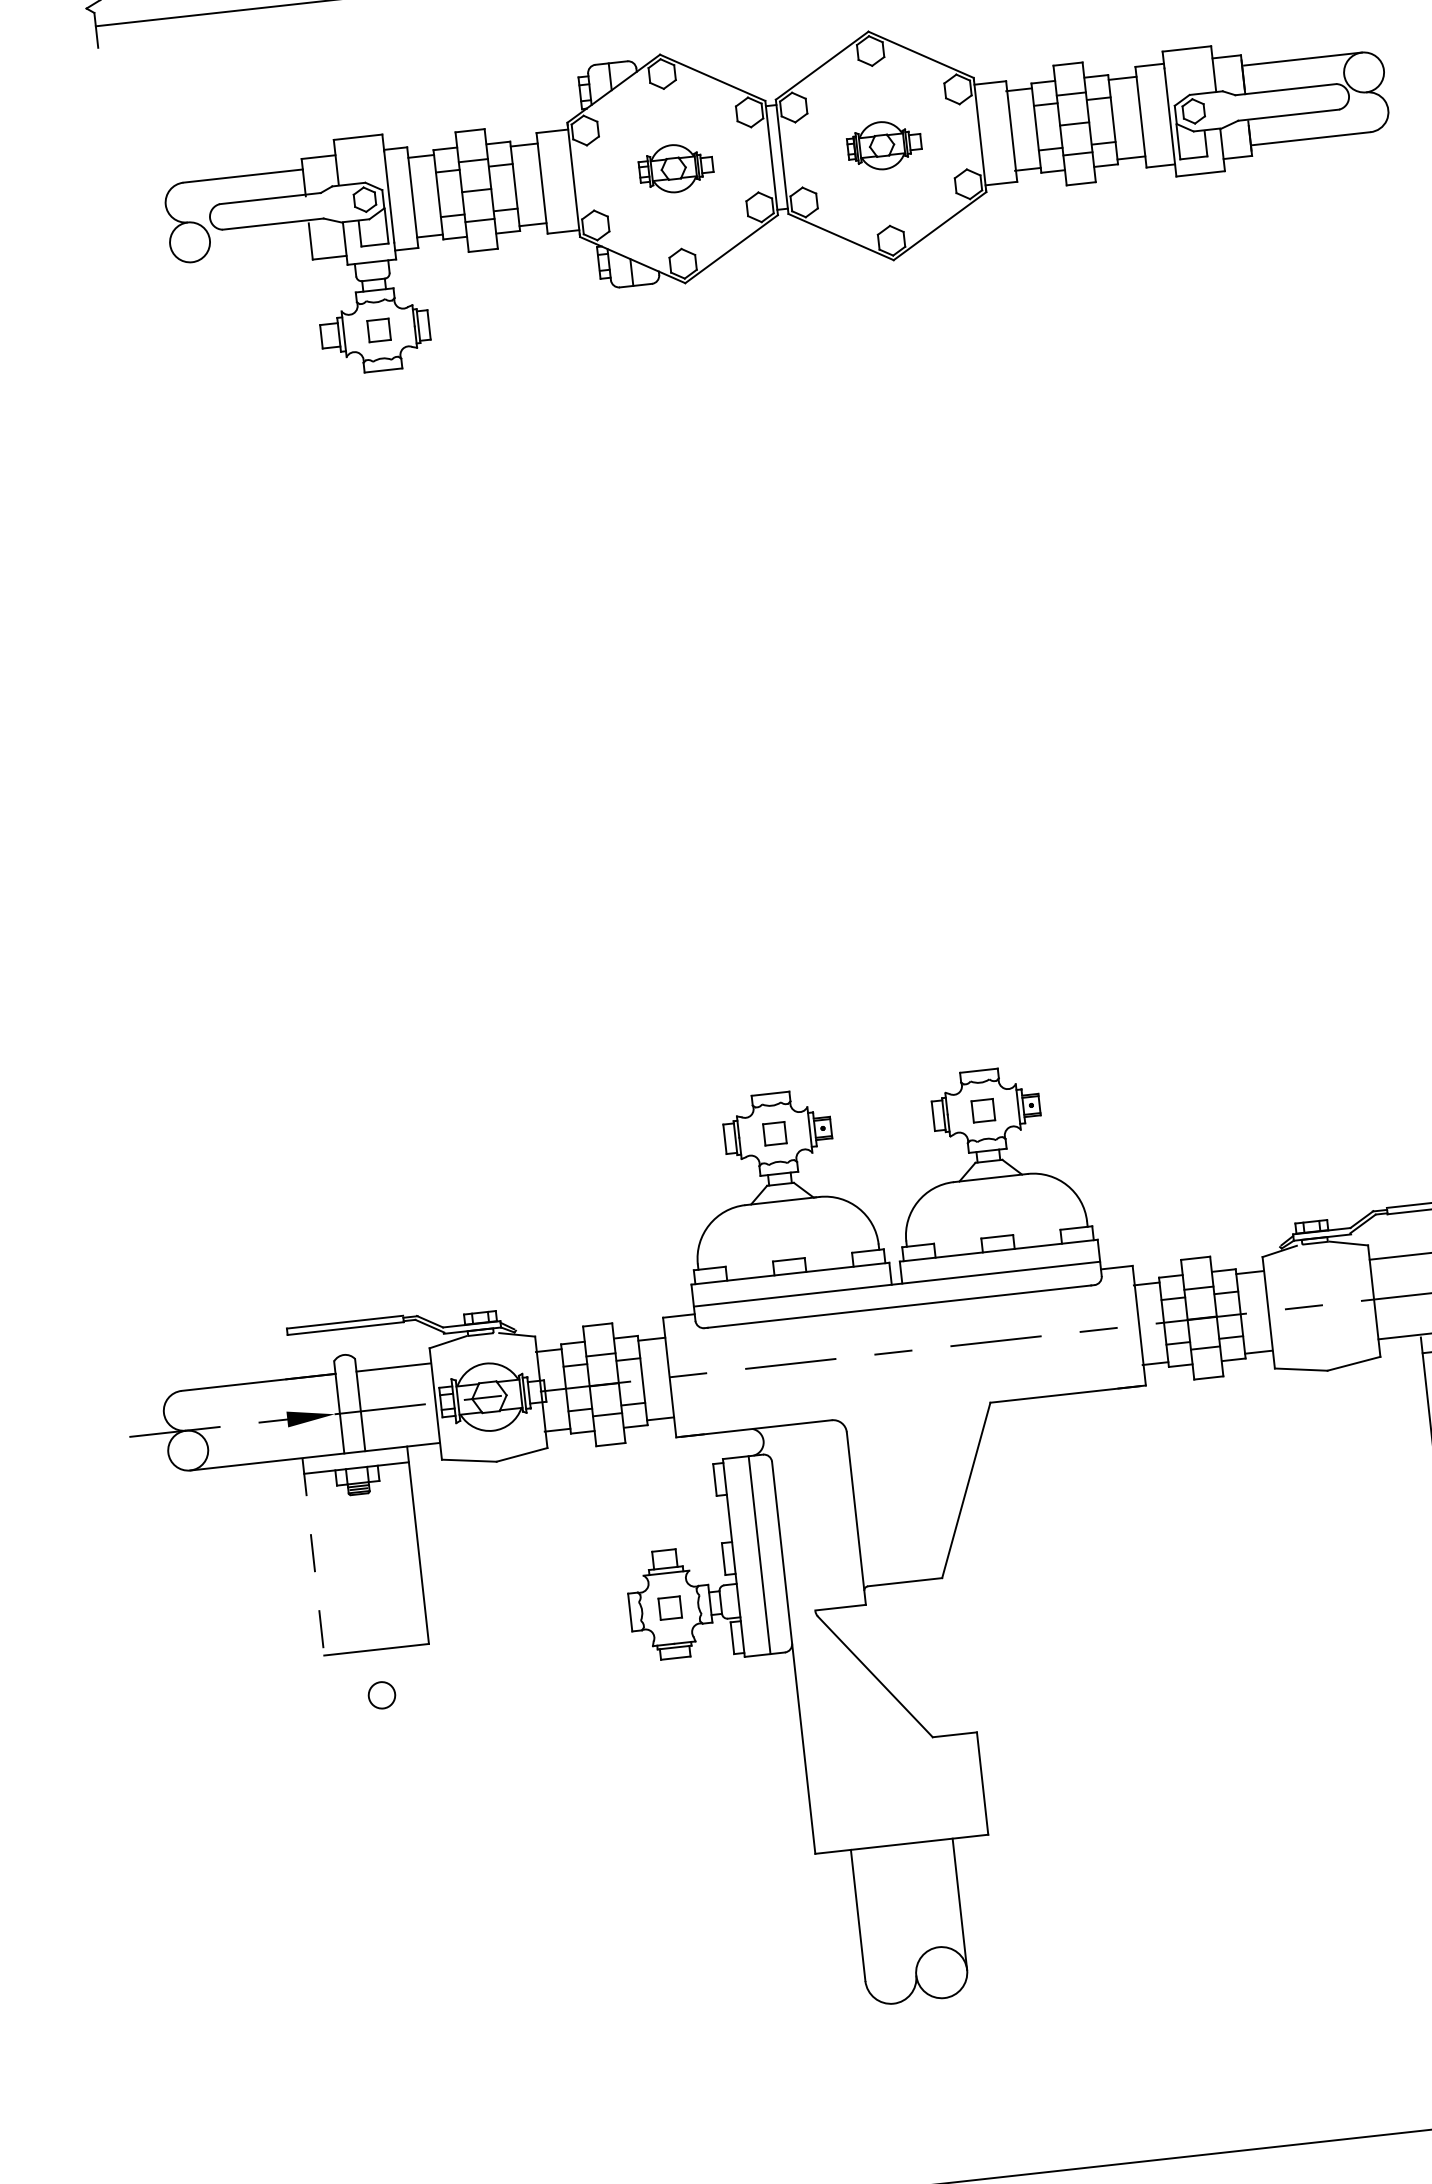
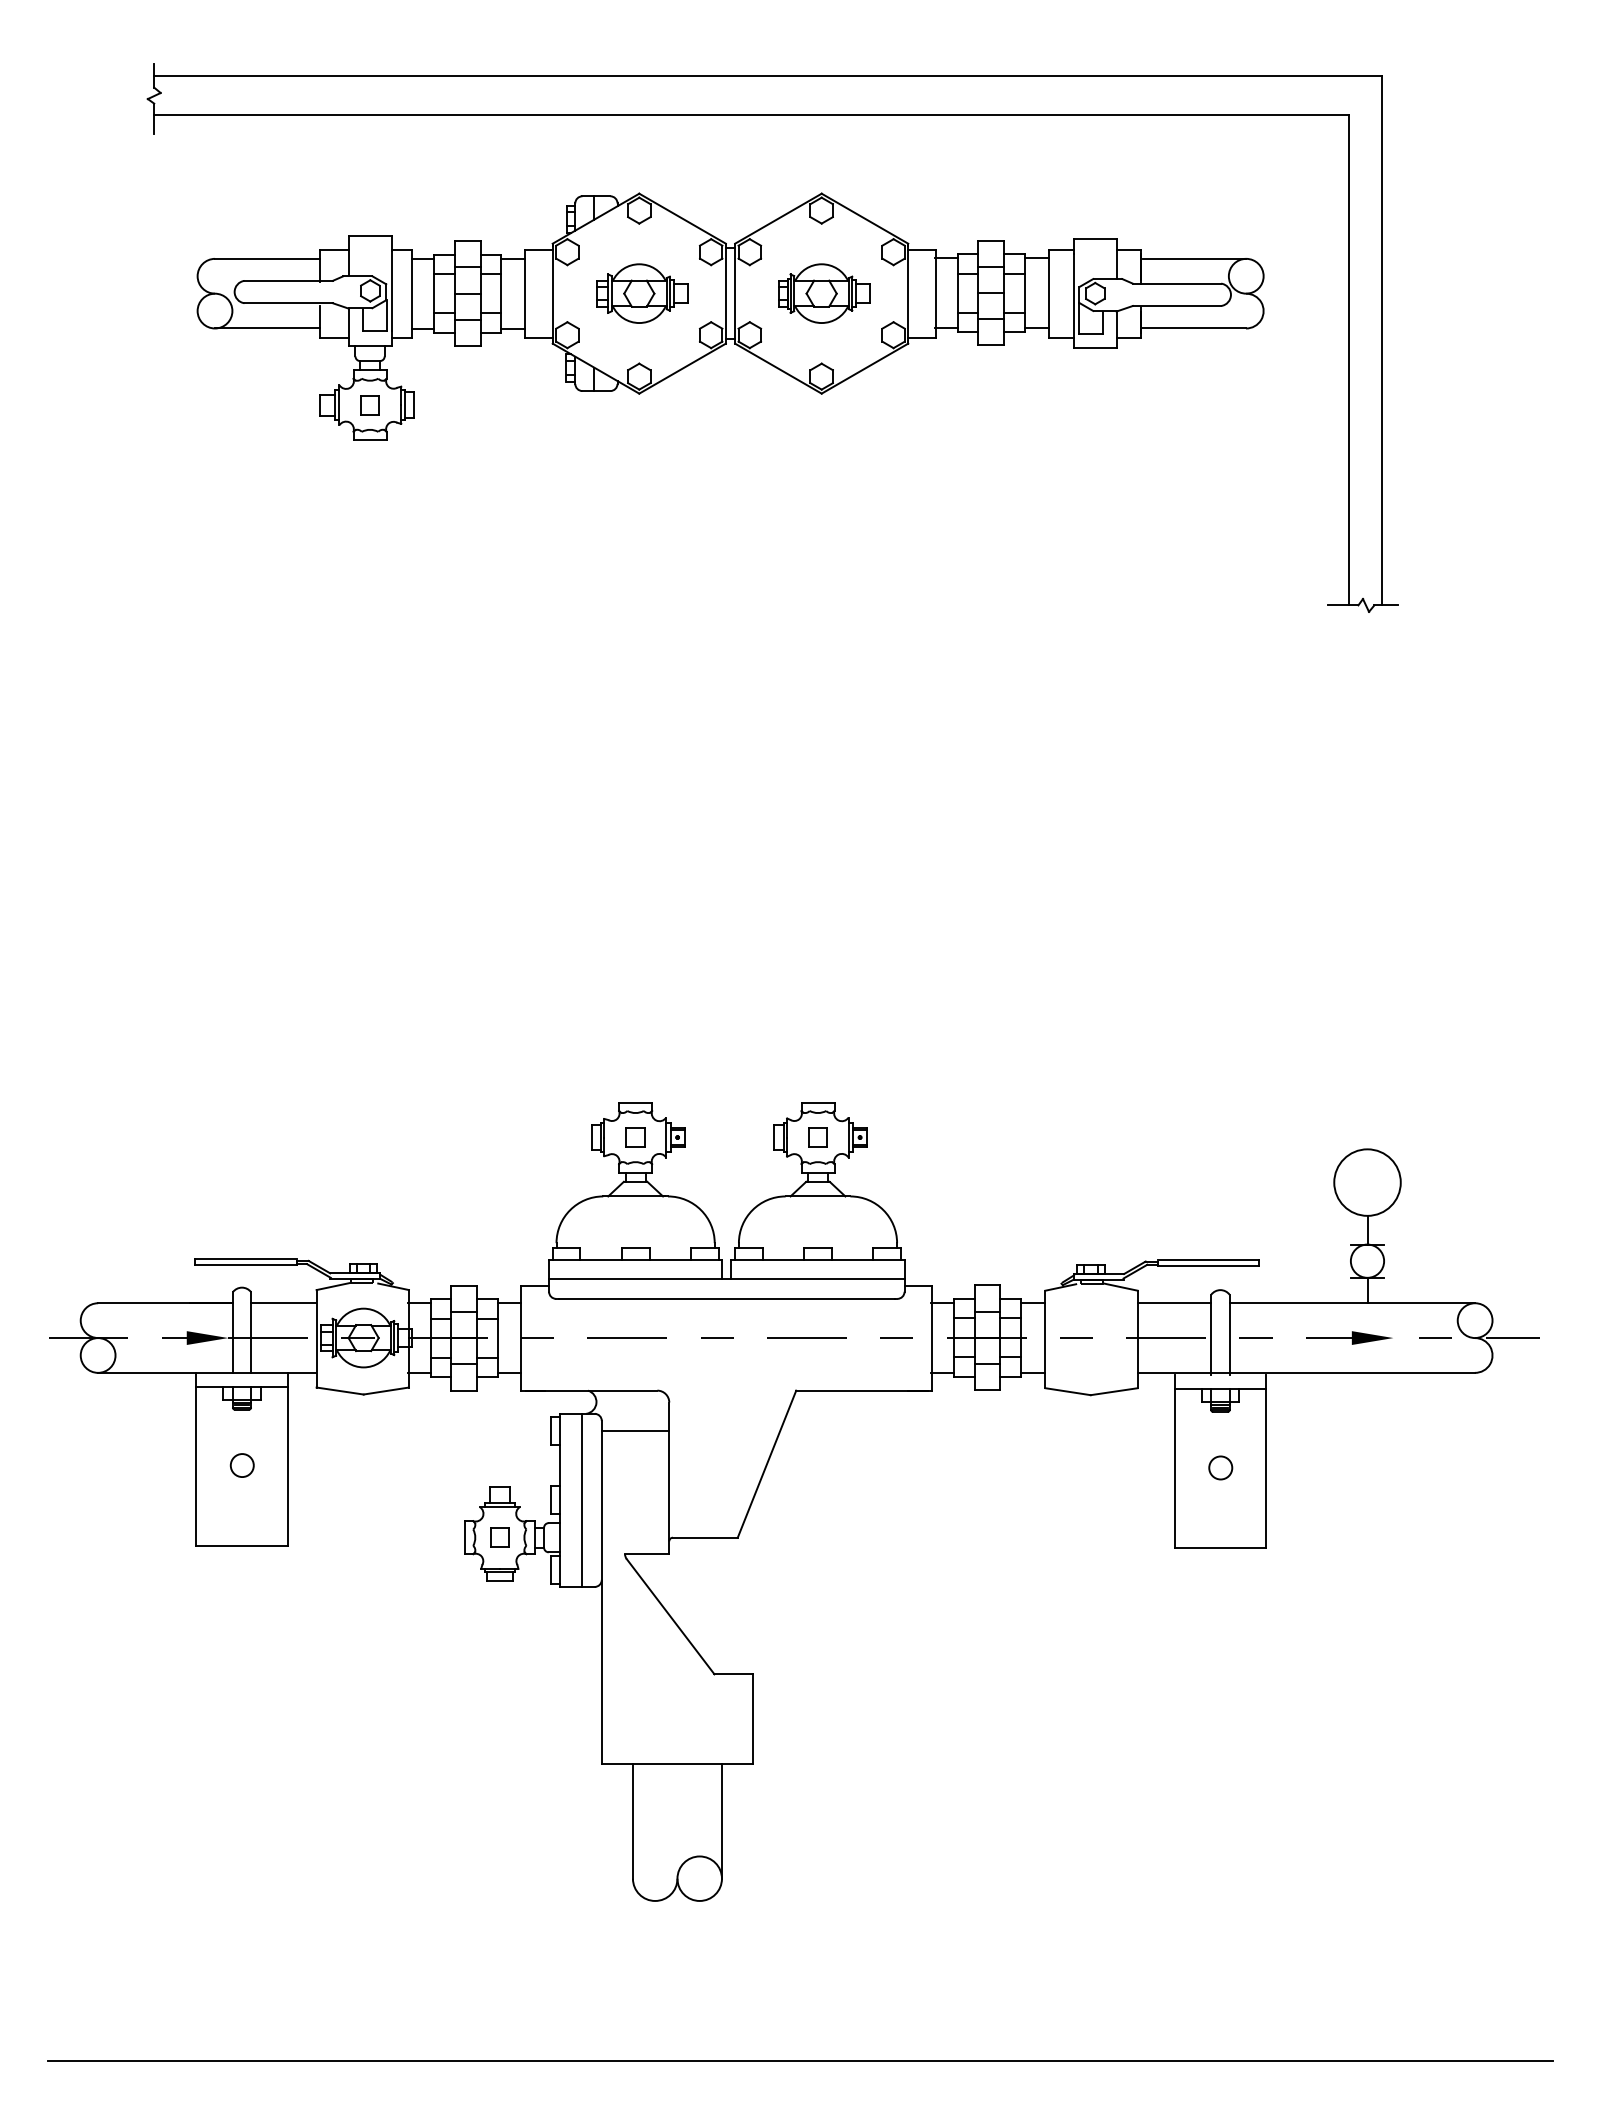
part: (884, 145) -> (824, 293), size x1.43
part: (676, 168) -> (642, 293), size x1.43
line: (252, 255) -> (267, 328), added
line: (811, 1469) -> (635, 1431), added
line: (313, 1557) -> (196, 1459), dashed -> solid
circle: (381, 1695) -> (241, 1465), moved

